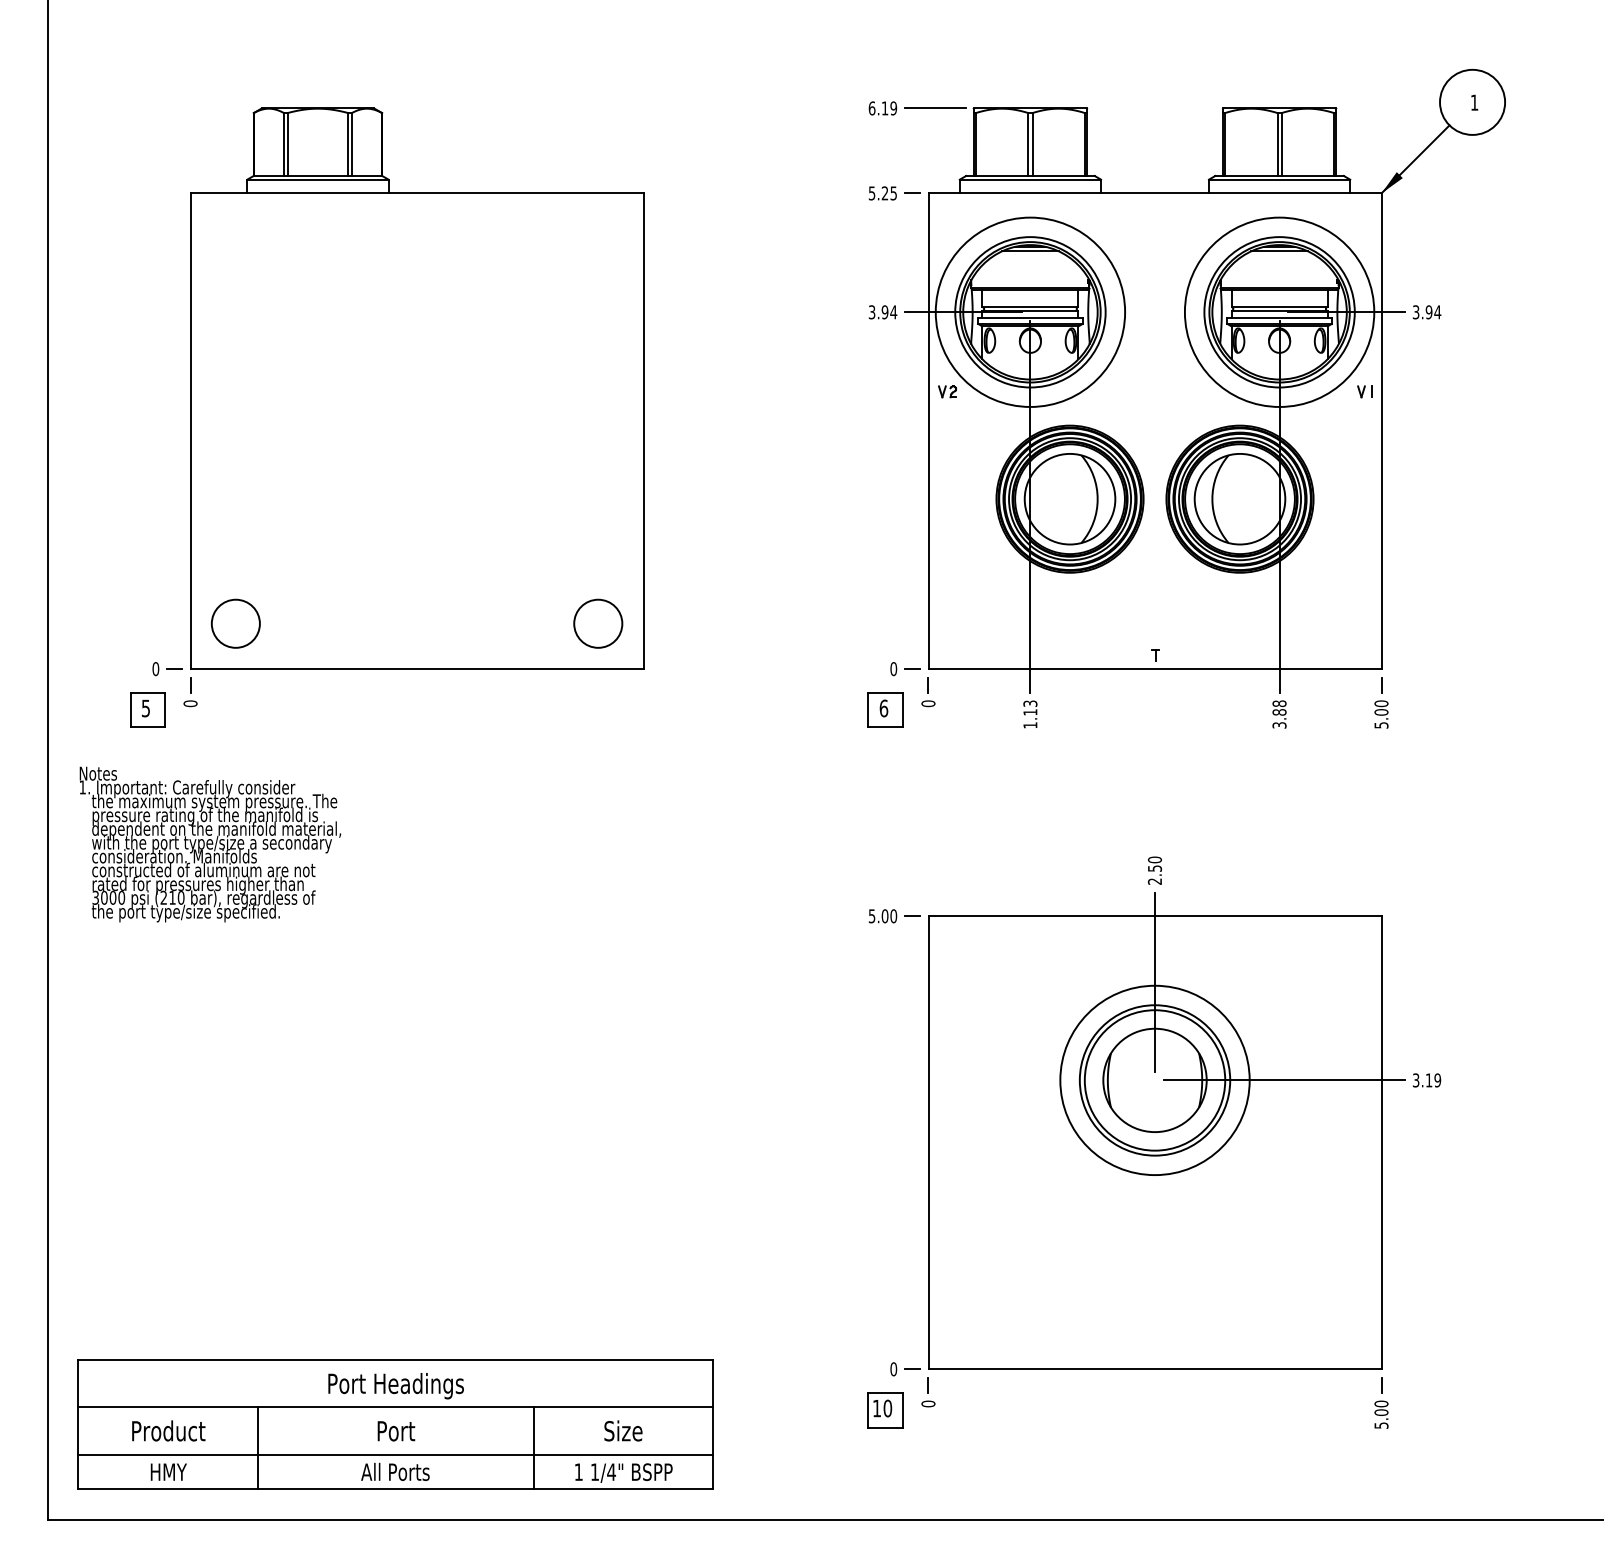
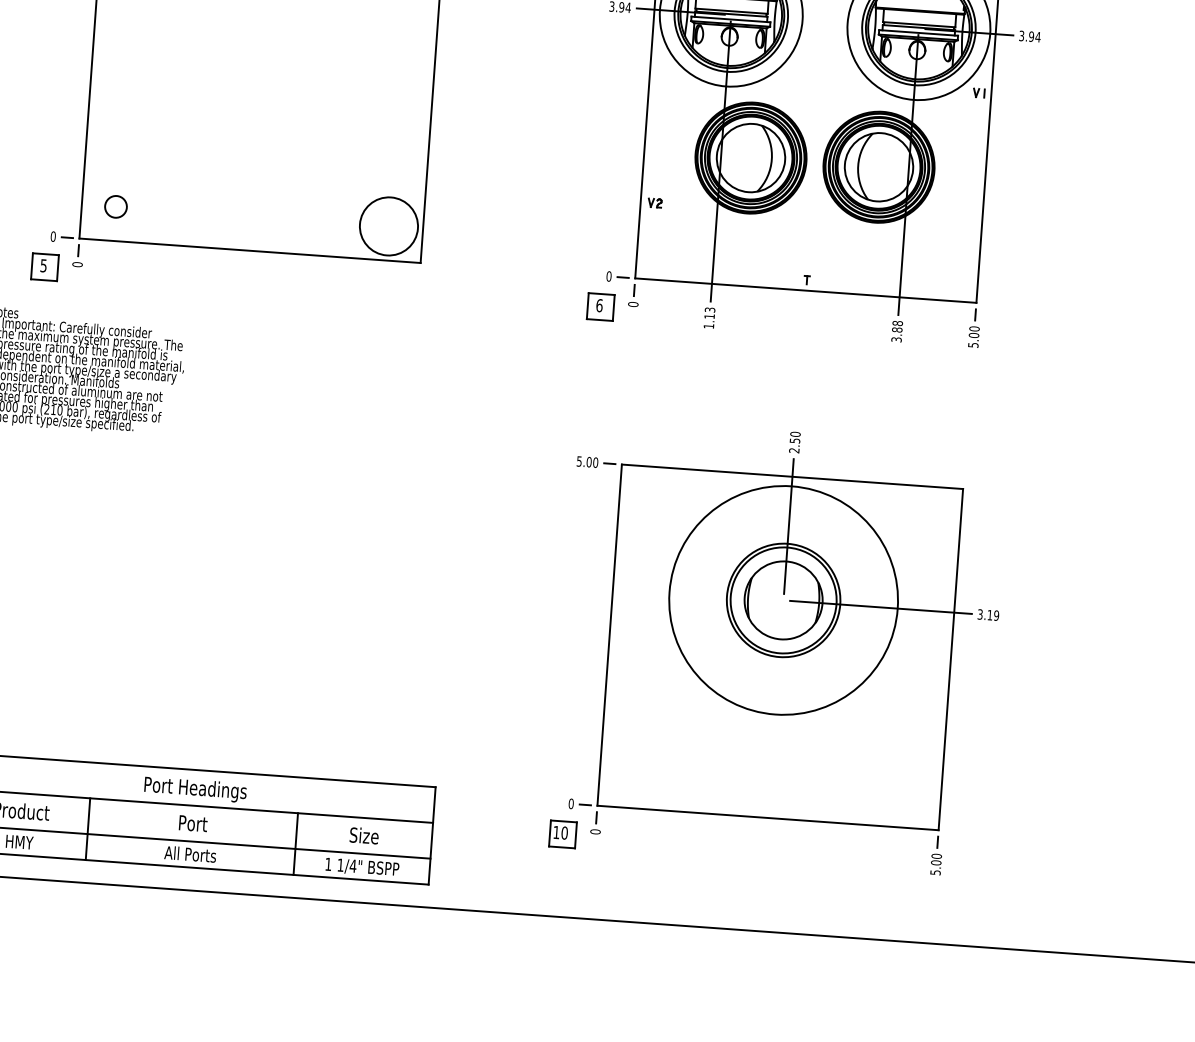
part: (947, 391) -> (655, 202), moved
circle: (235, 623) -> (115, 206), size x0.6
circle: (598, 623) -> (389, 226), size x1.6
circle: (1154, 1080) -> (783, 600), size x1.6

